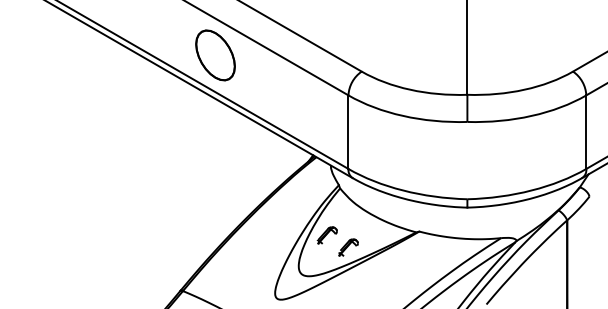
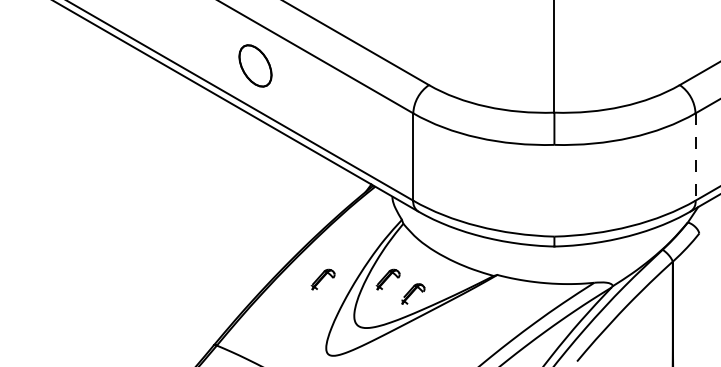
part: (215, 55) -> (255, 65), size x0.7
line: (586, 132) -> (695, 157), solid -> dashed
part: (271, 235) -> (322, 279), added

